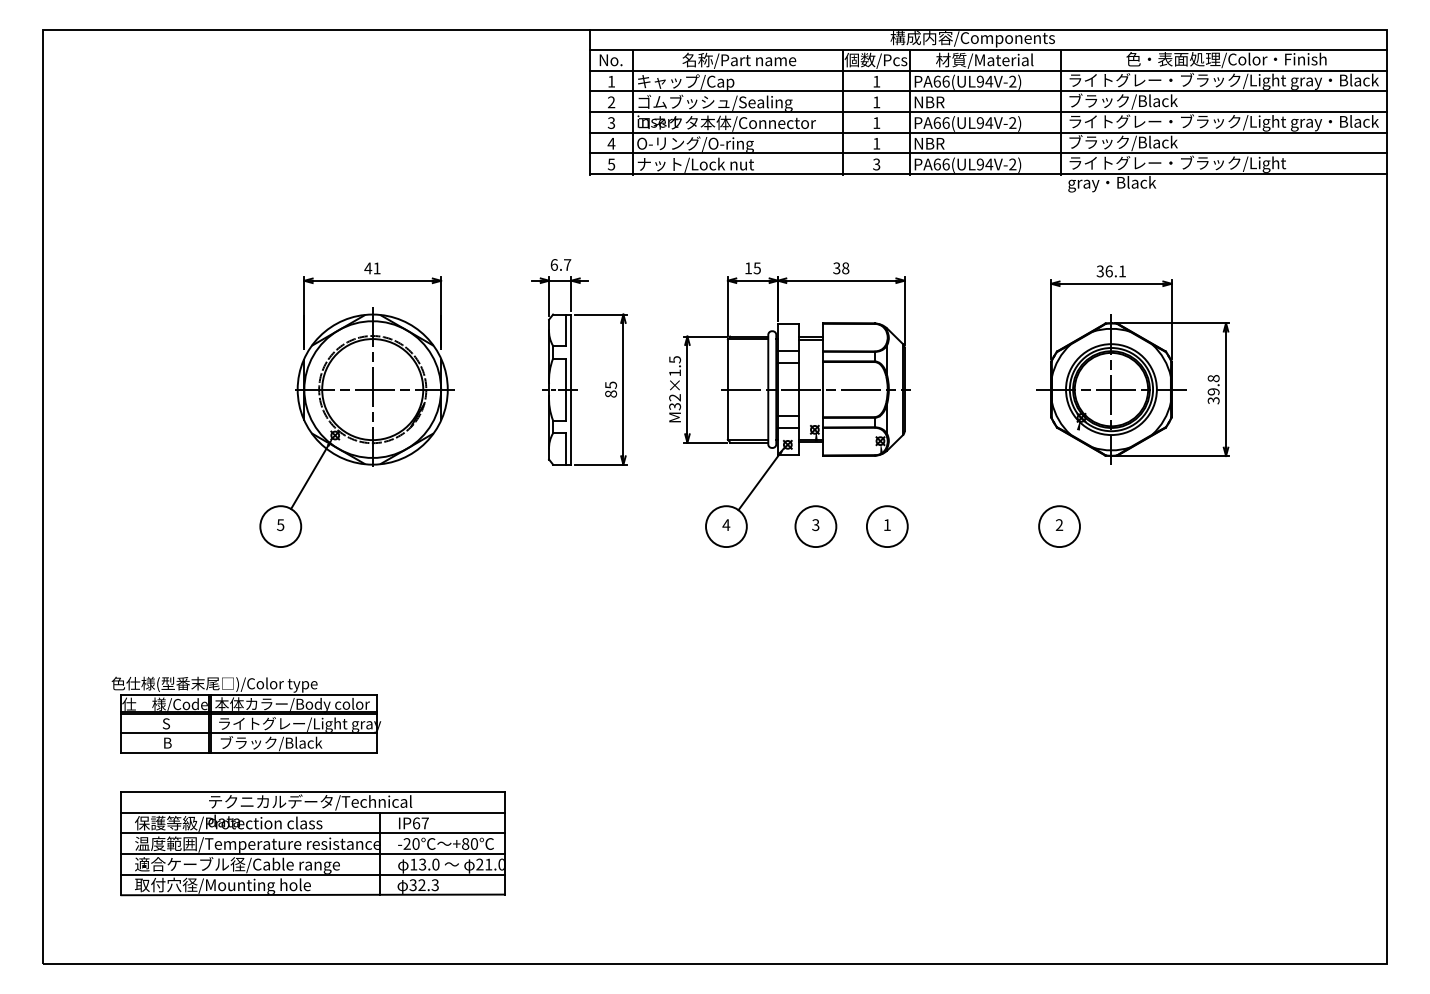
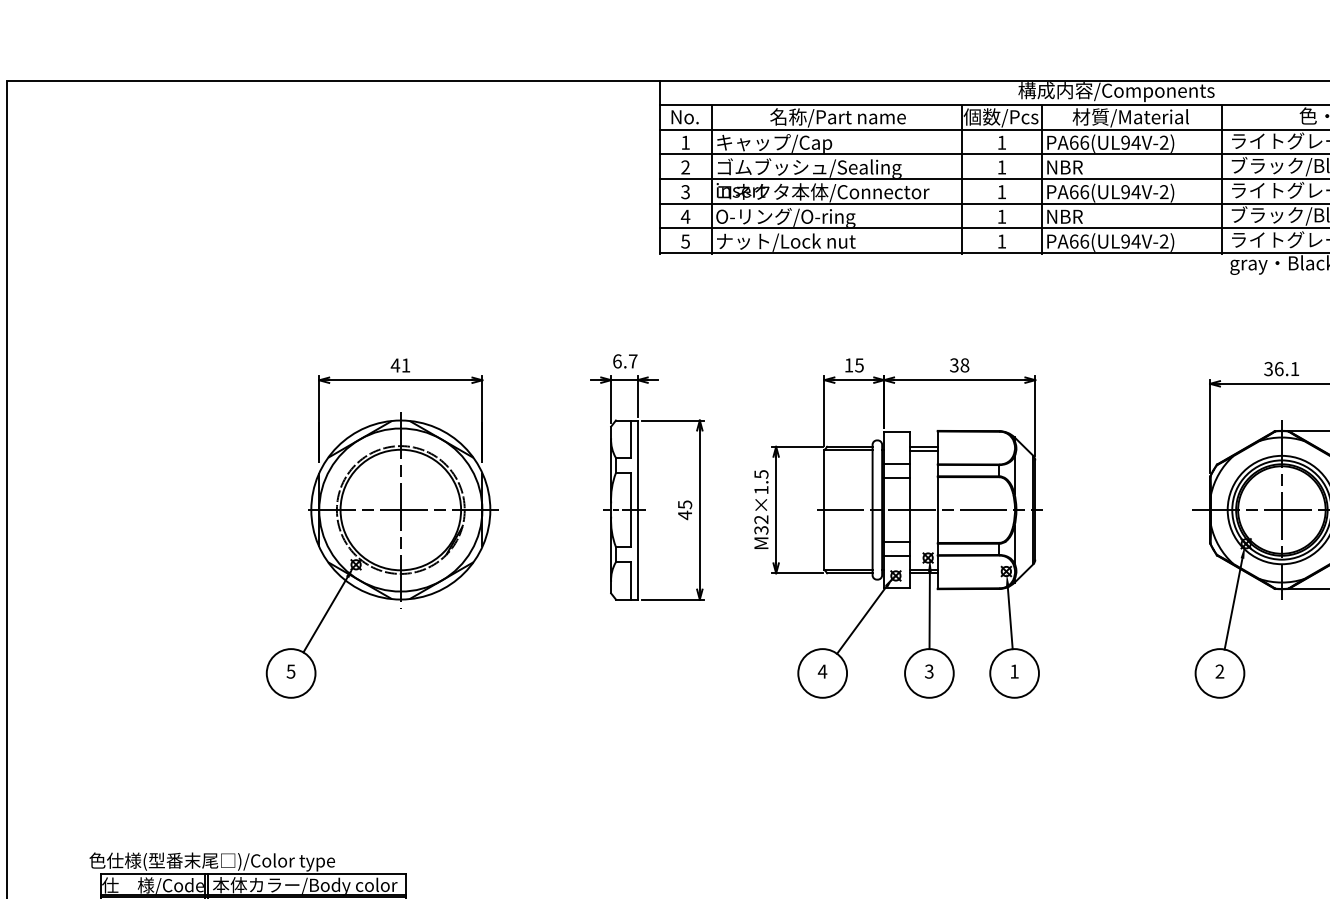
text: (876, 164) -> (1001, 241), 3 -> 1
text: (611, 394) -> (685, 515), 85 -> 45
line: (1070, 468) -> (1233, 604), added
line: (816, 473) -> (930, 610), added
line: (883, 480) -> (1010, 618), added

